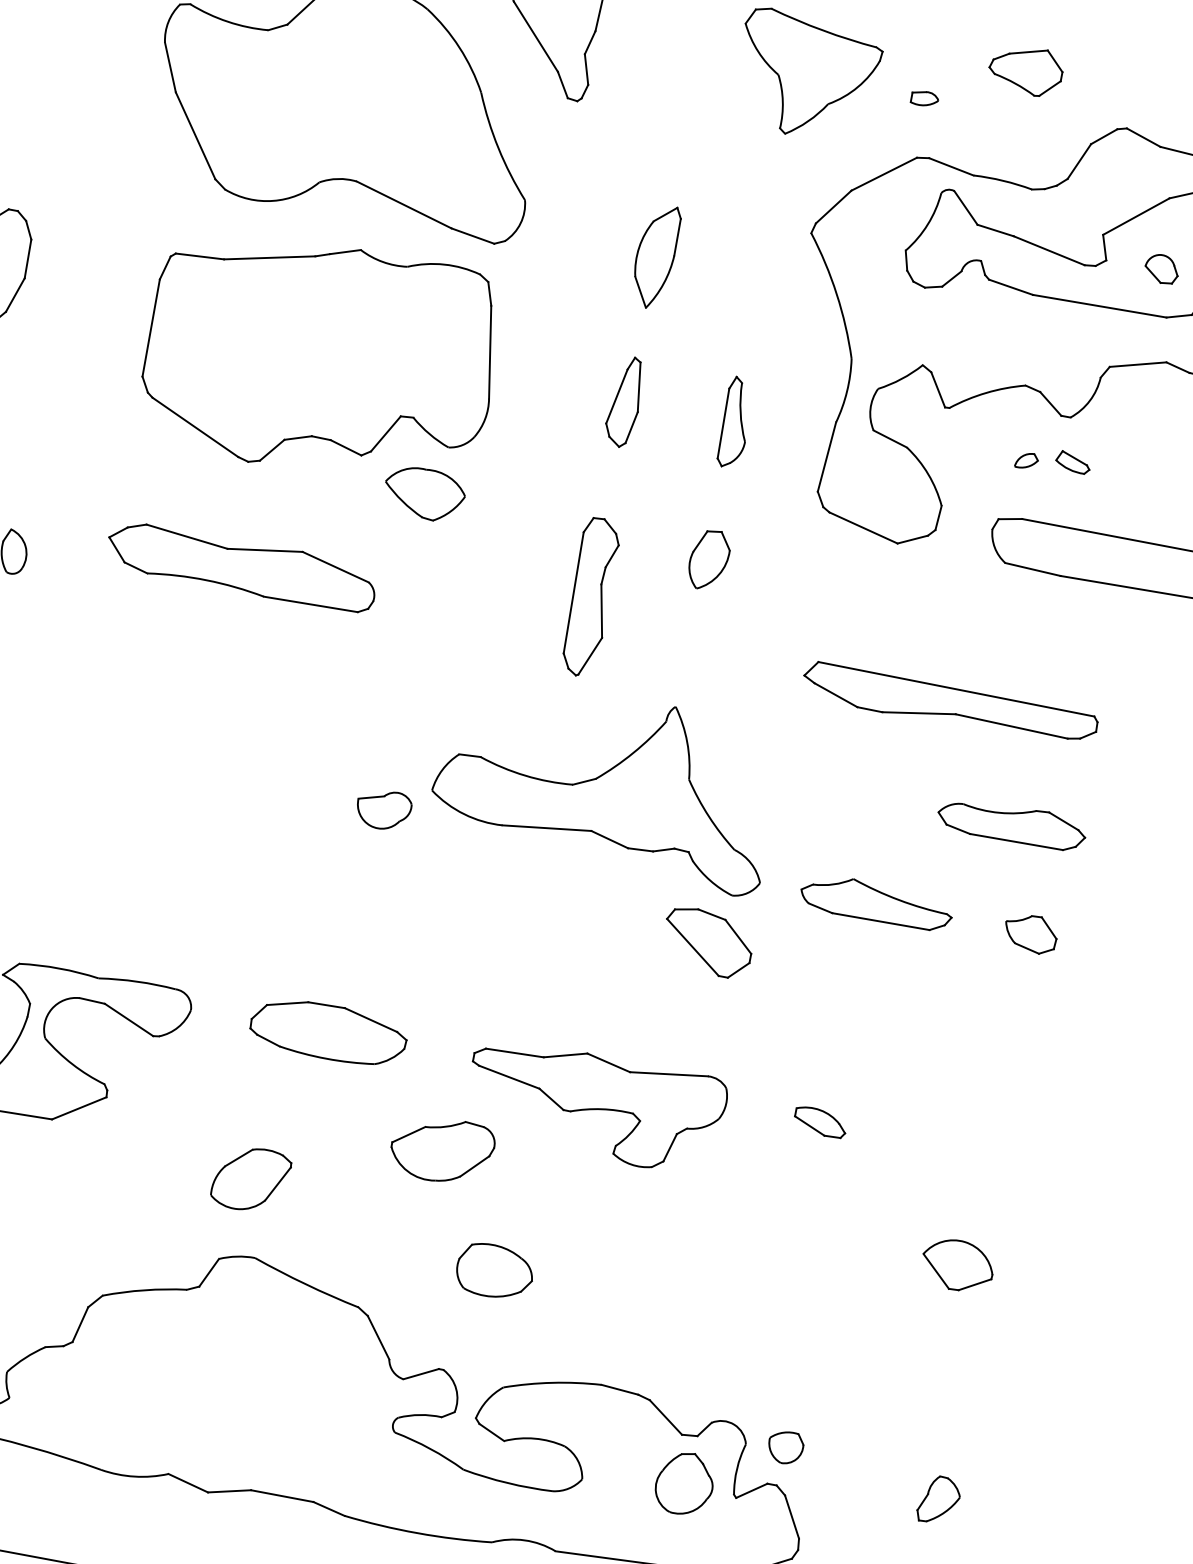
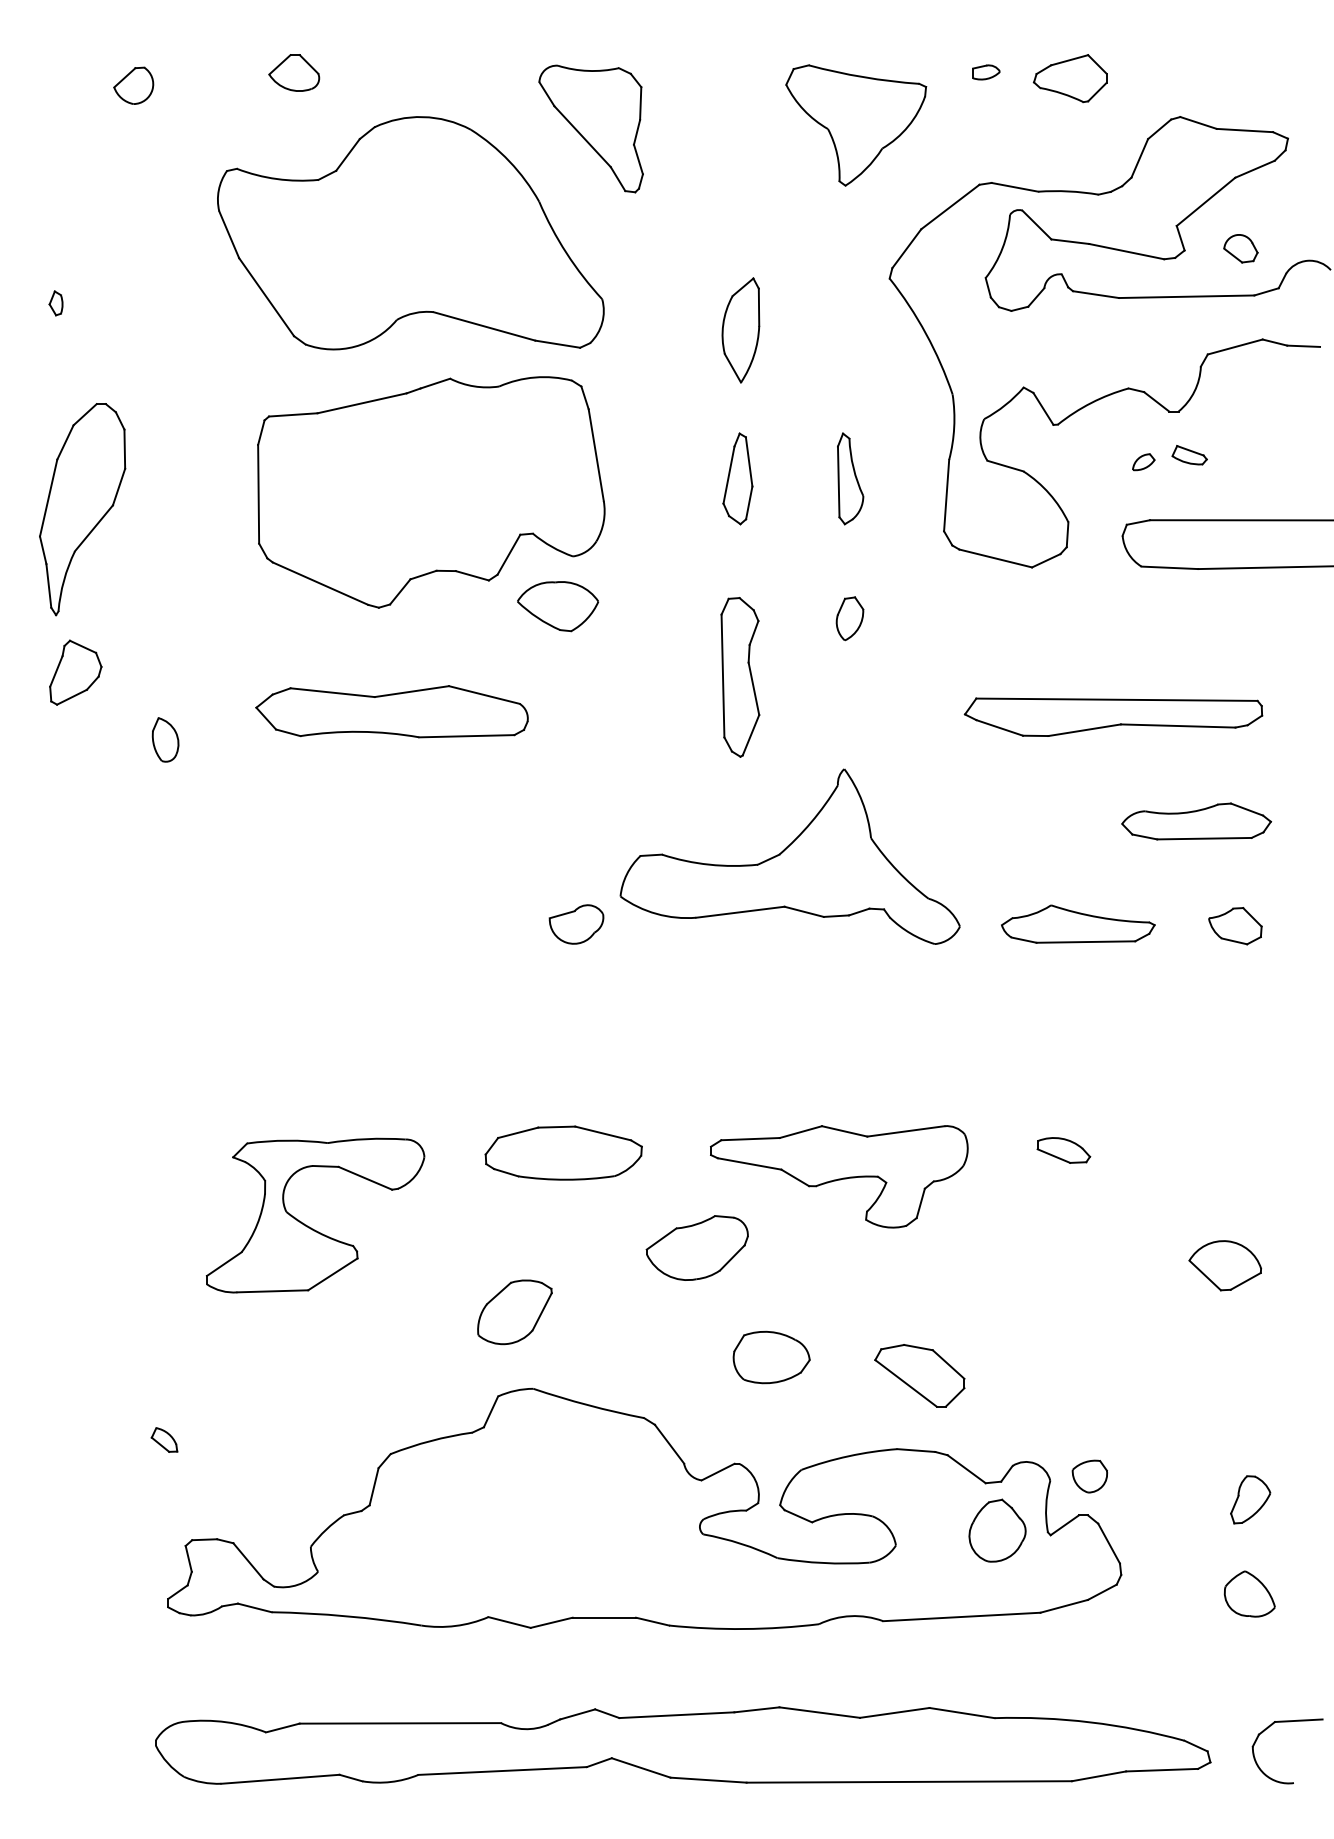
part: (925, 98) -> (986, 72), moved
part: (708, 559) -> (849, 618), size x0.71
part: (707, 942) -> (919, 1375), moved

